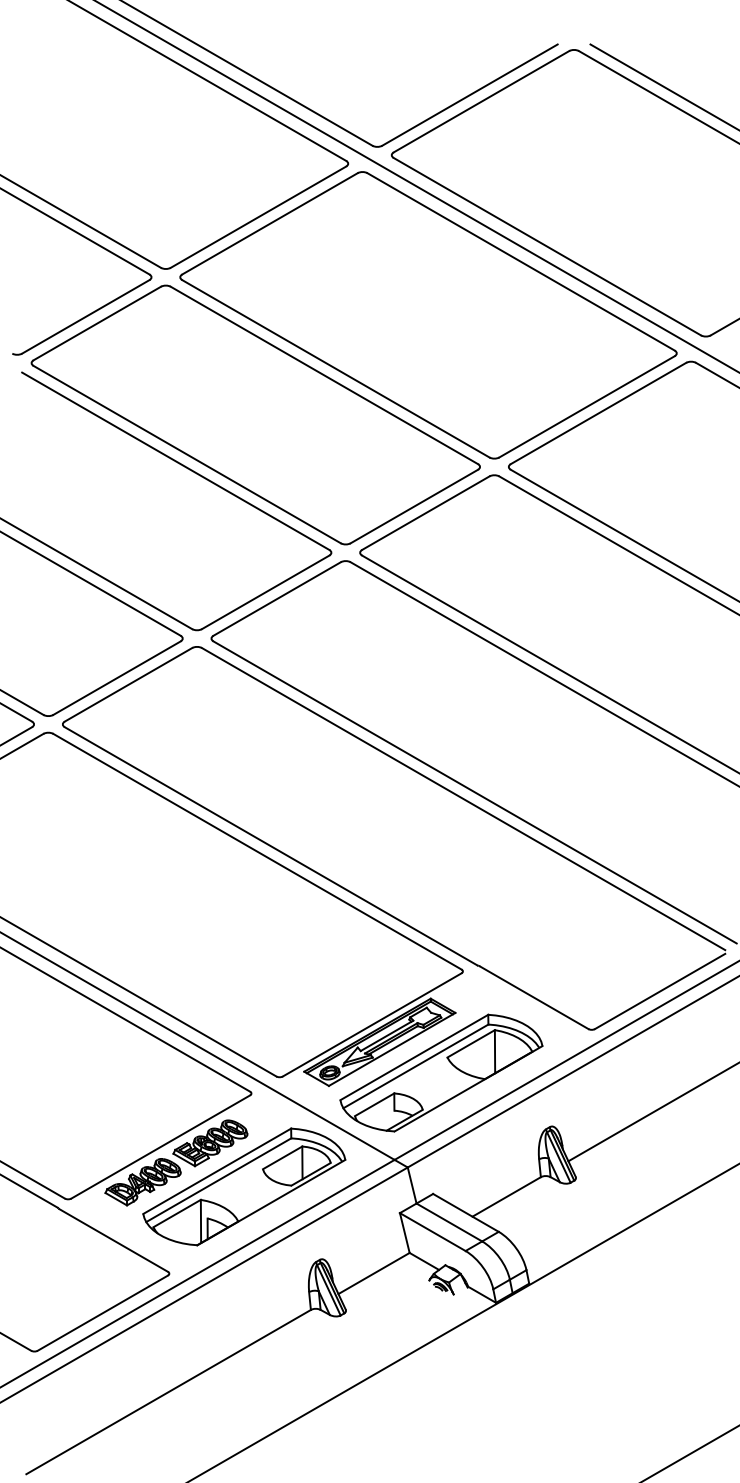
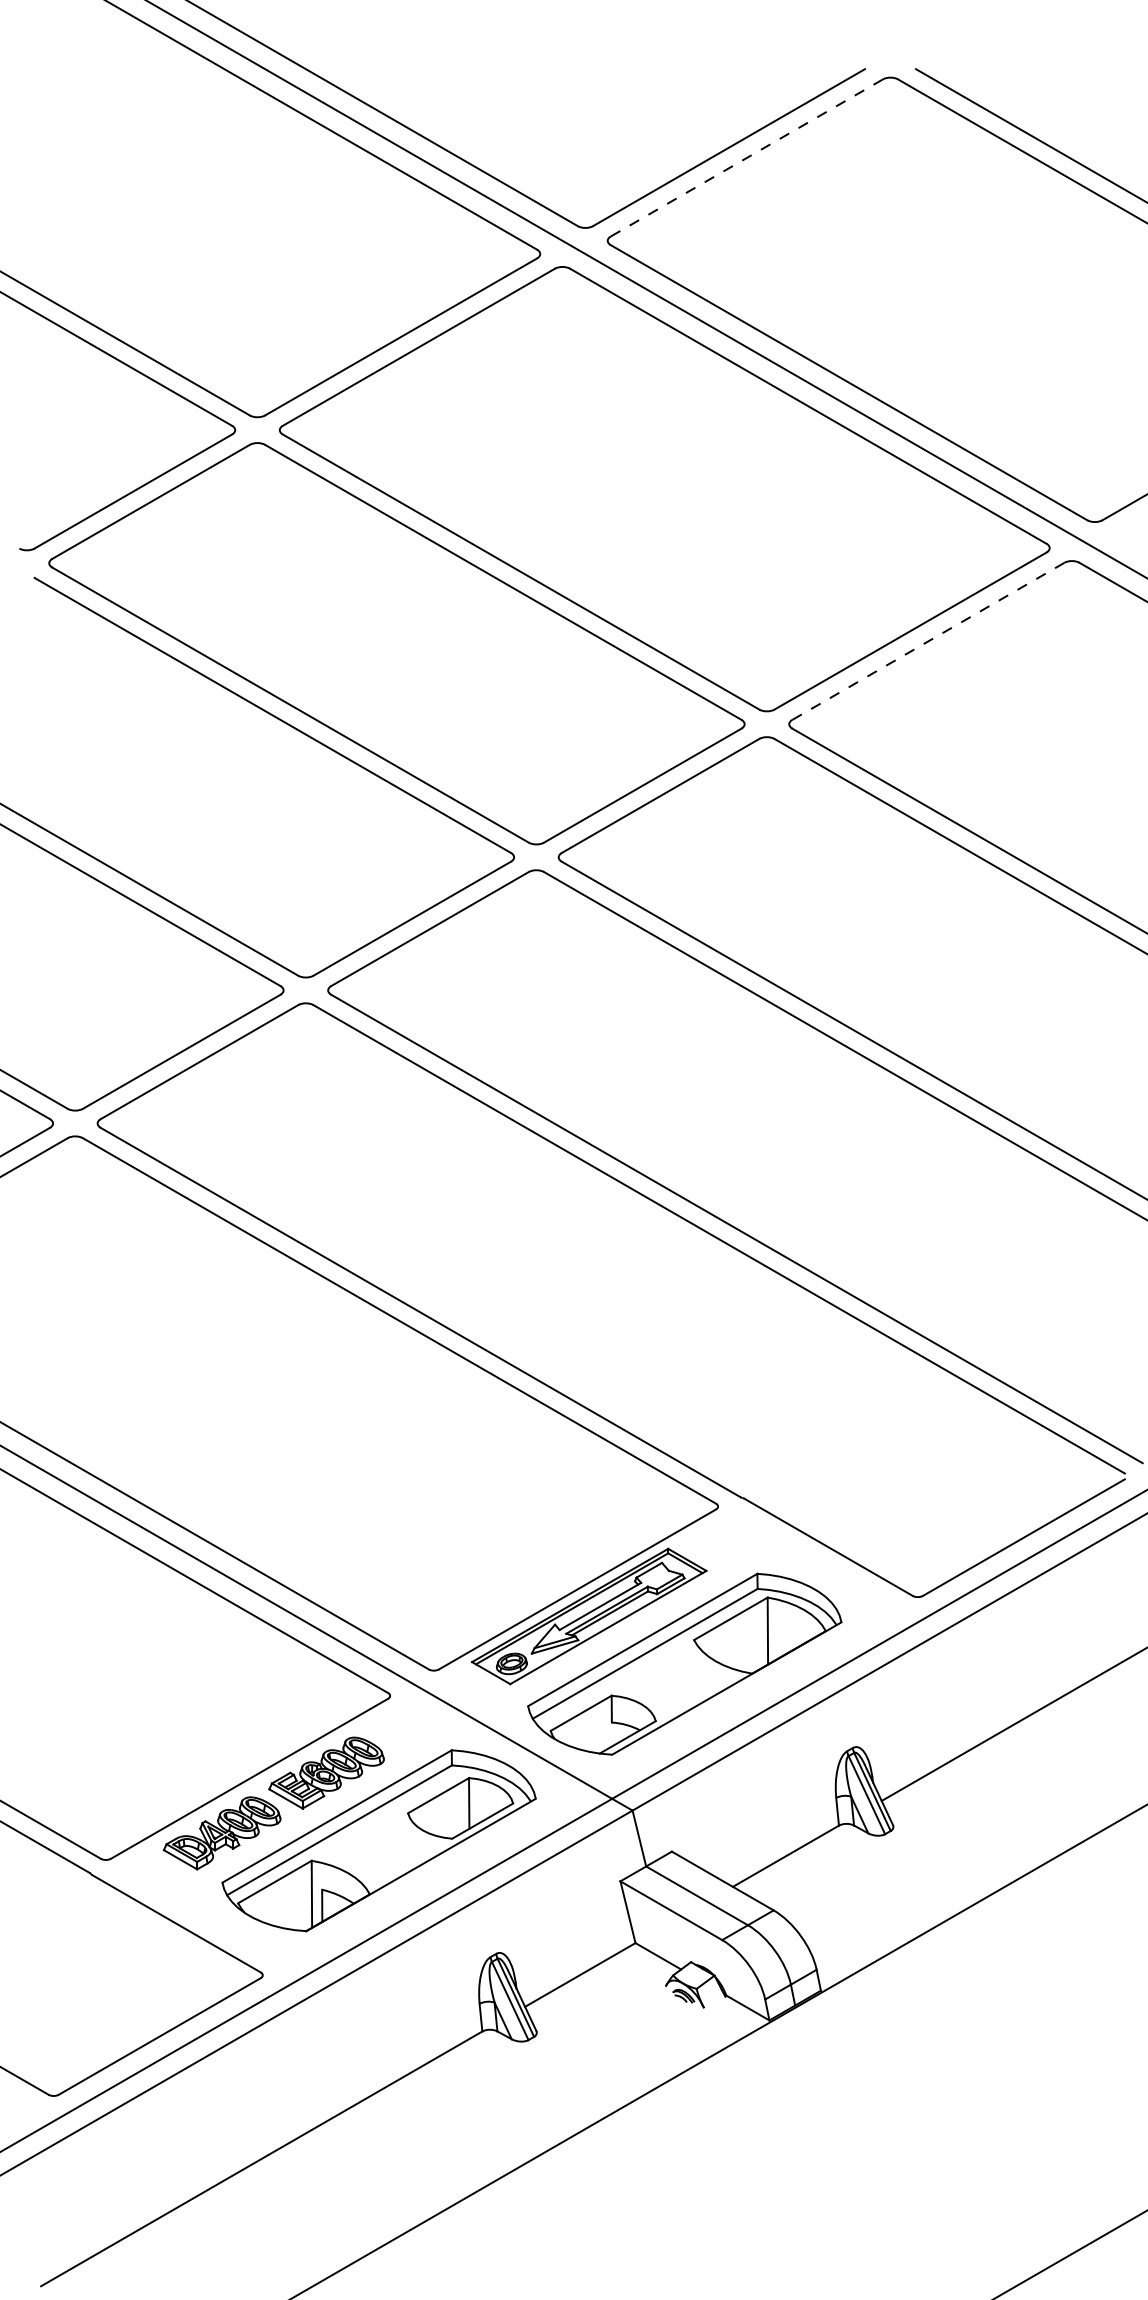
line: (481, 101) -> (746, 157), solid -> dashed
line: (598, 413) -> (928, 641), solid -> dashed

